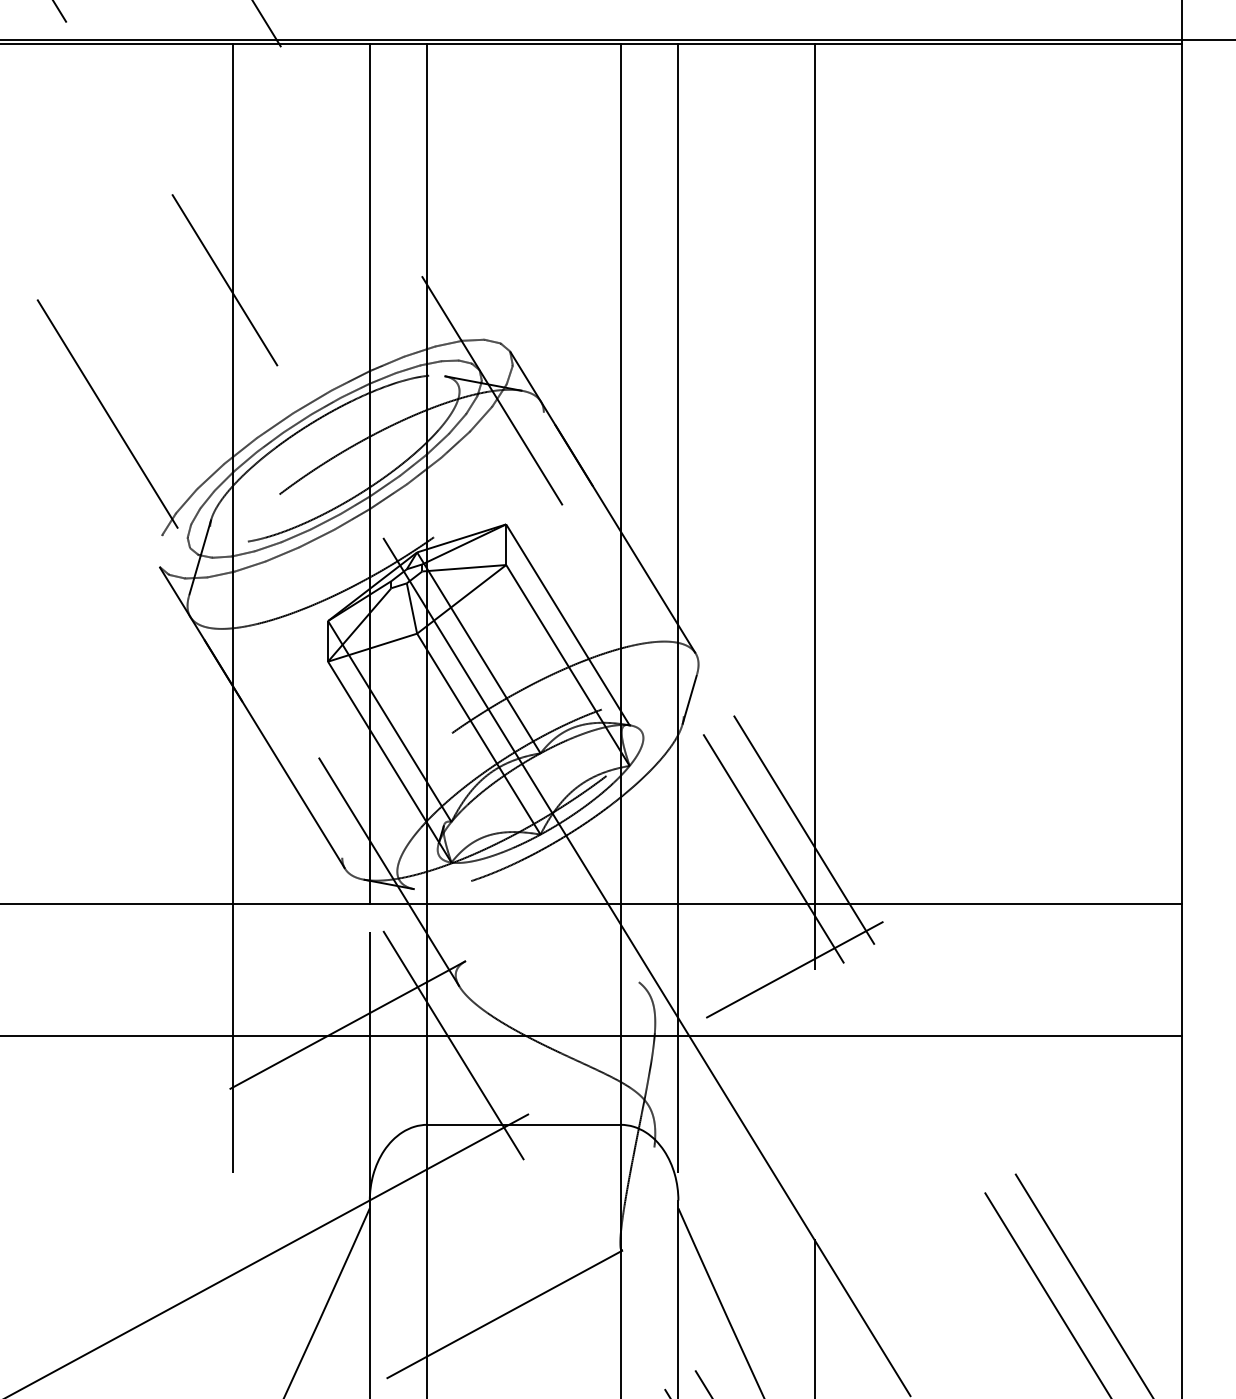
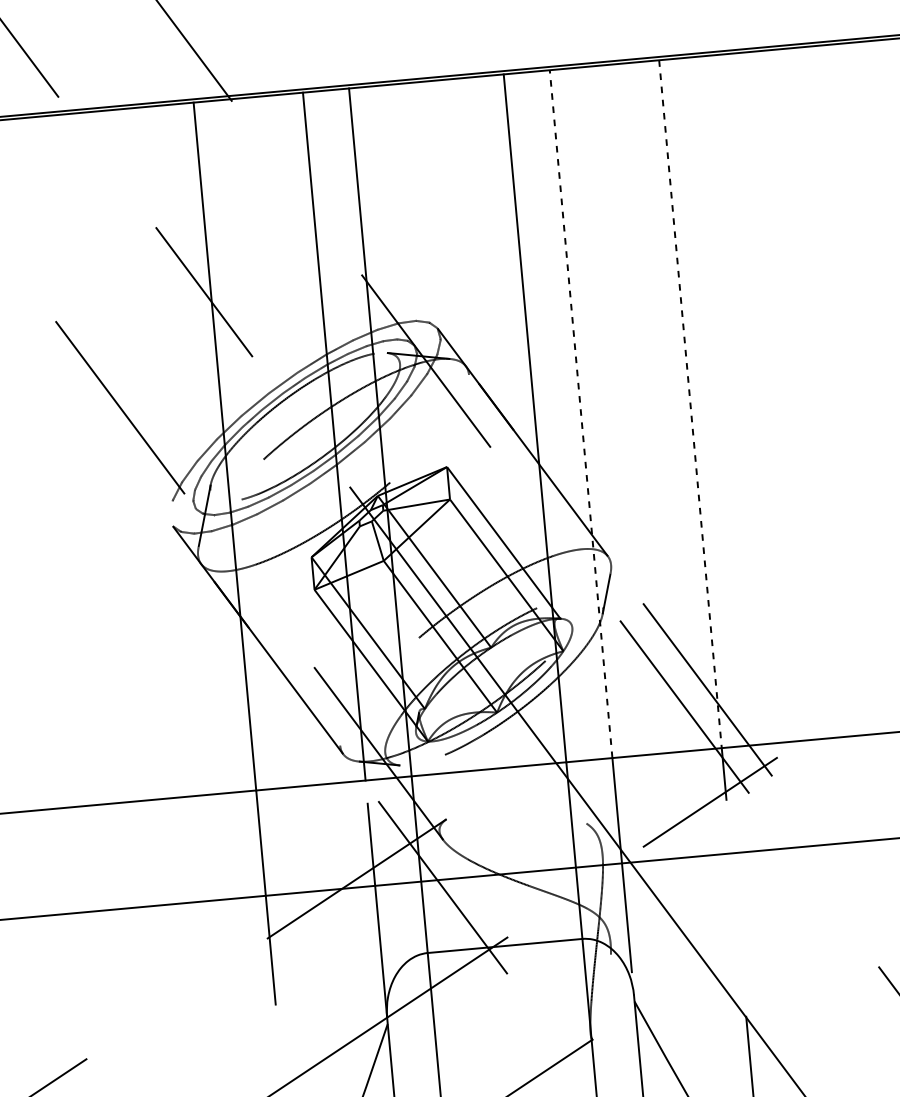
line: (678, 473) -> (581, 413), solid -> dashed
line: (815, 473) -> (690, 403), solid -> dashed

